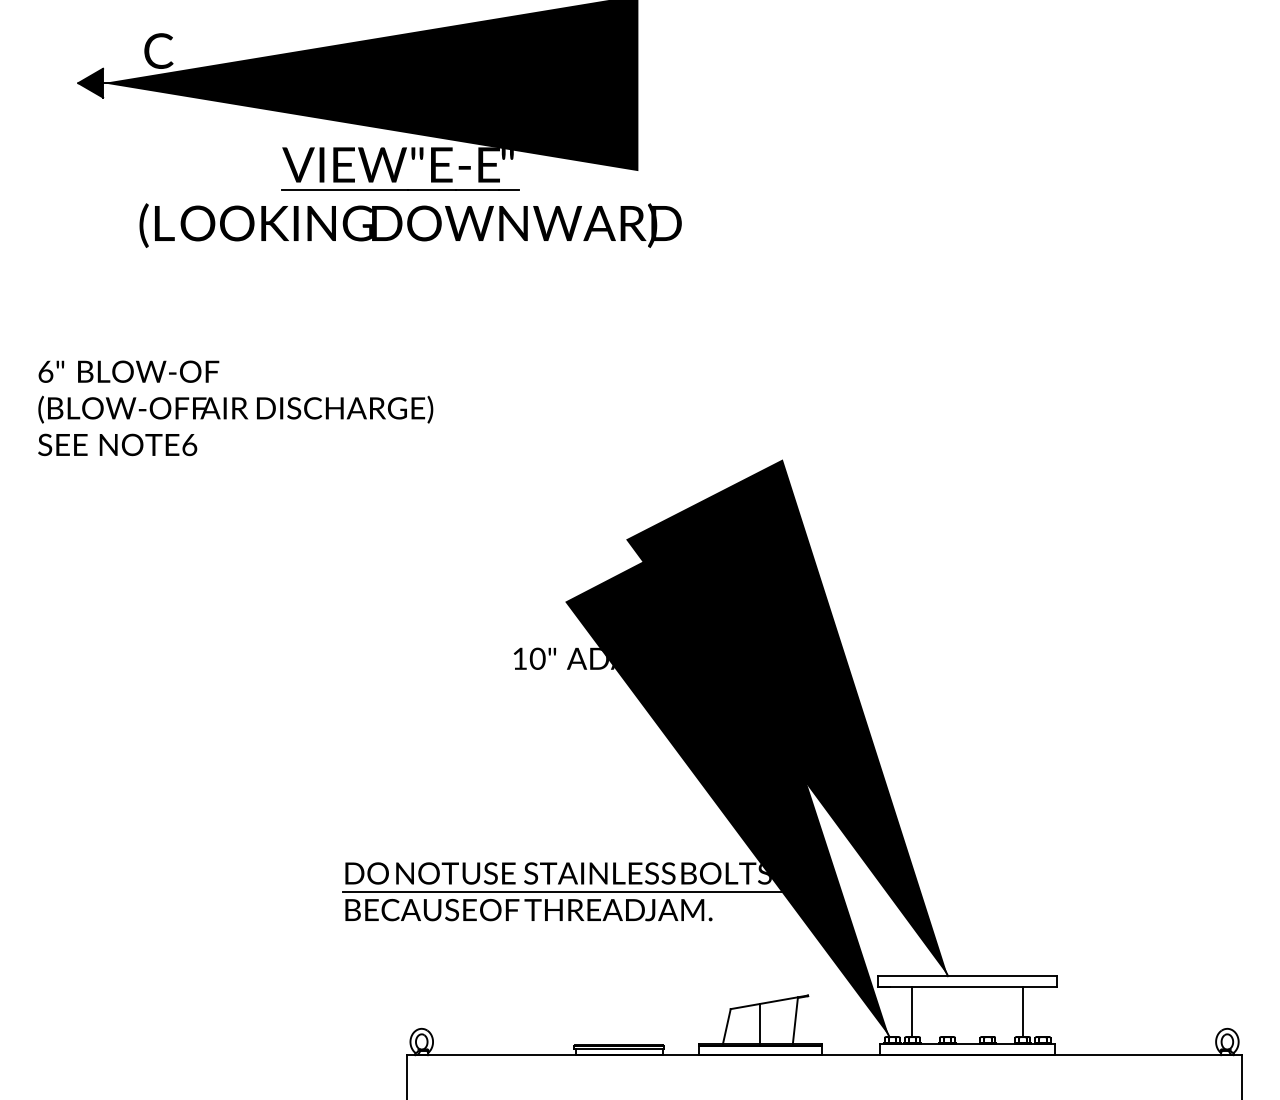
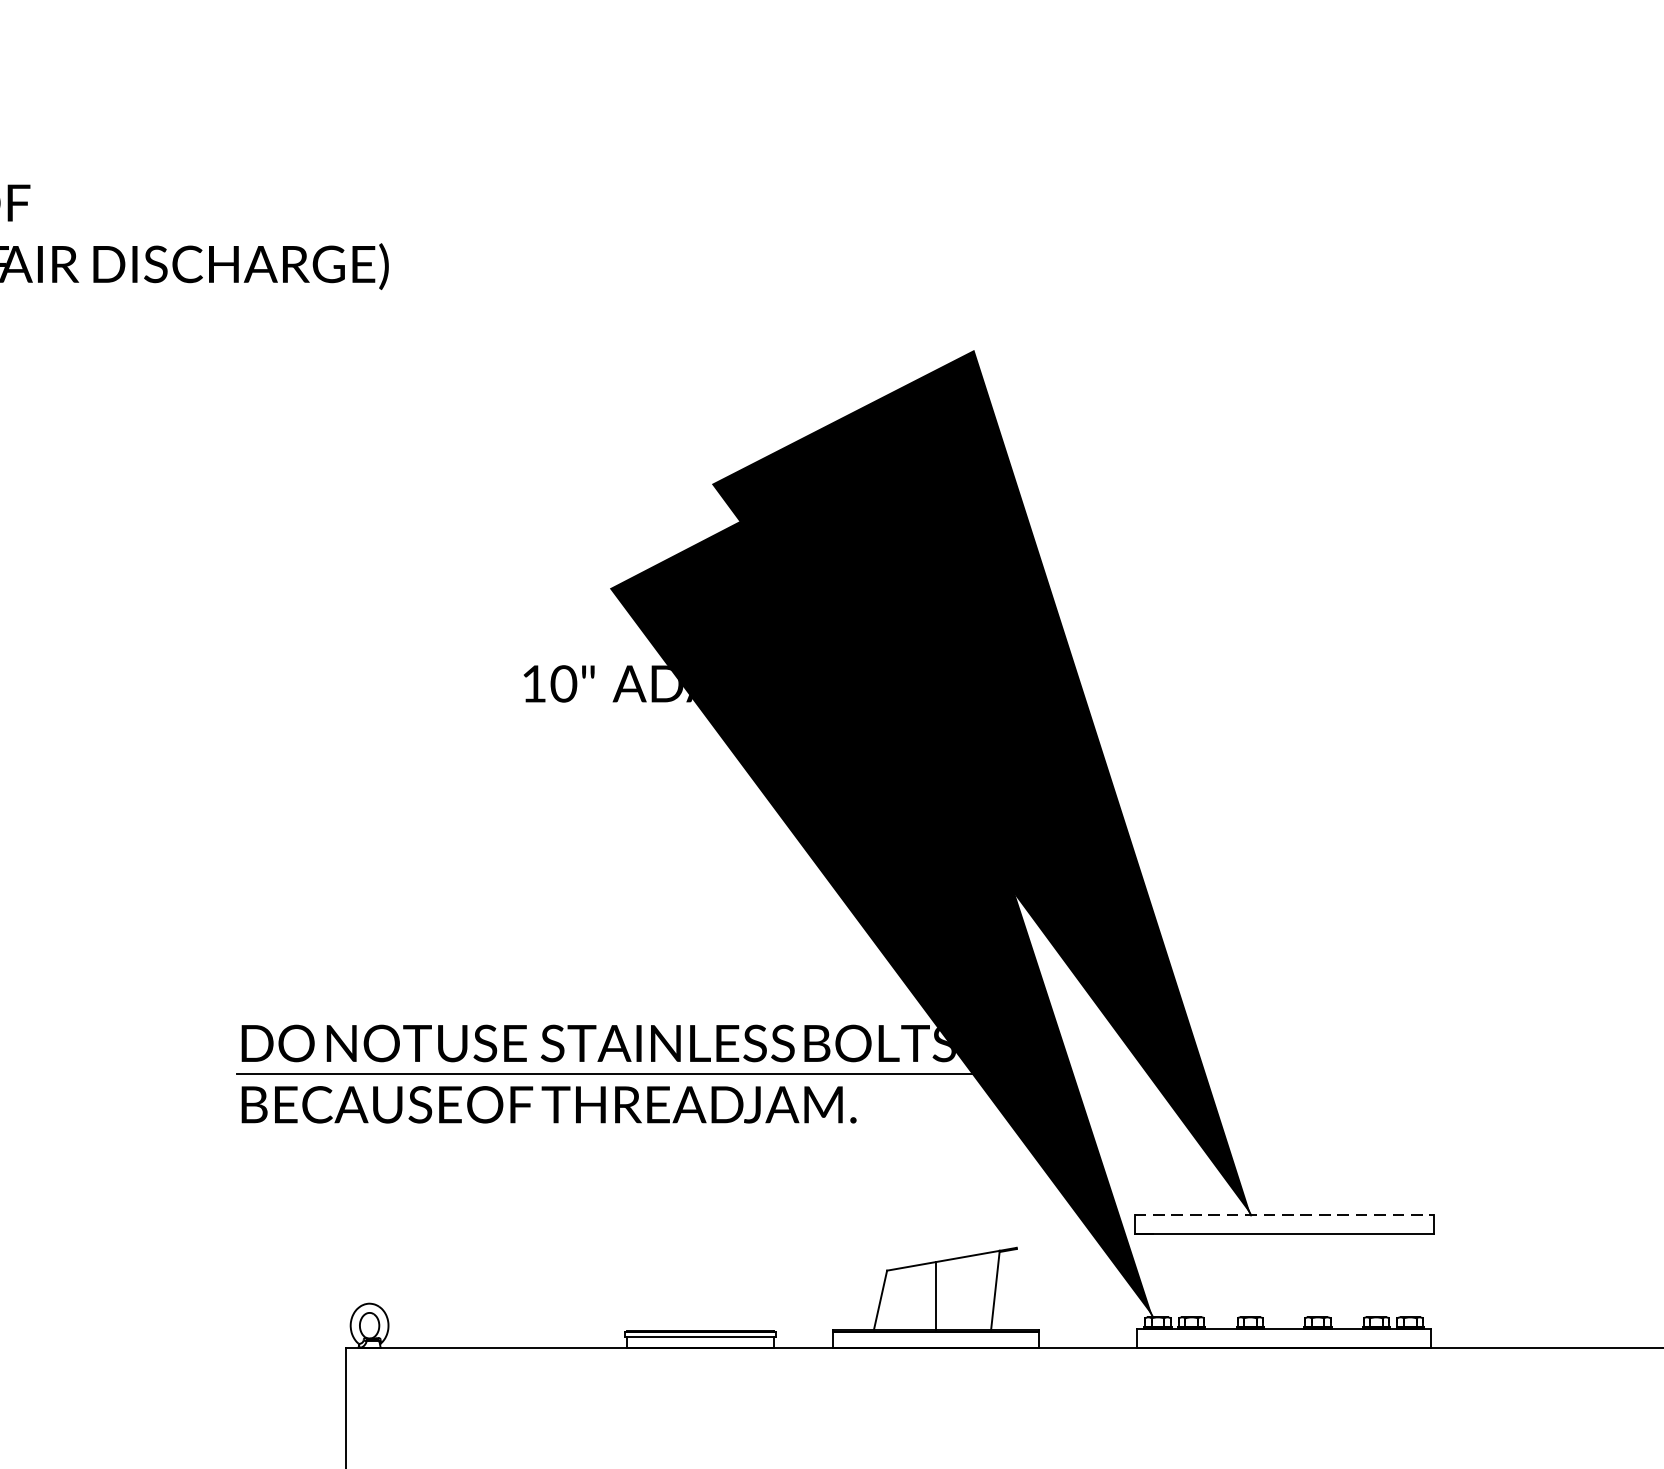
line: (968, 976) -> (1285, 1216), solid -> dashed
line: (911, 1012) -> (1189, 1276), removed
line: (1023, 1012) -> (1377, 1276), removed

